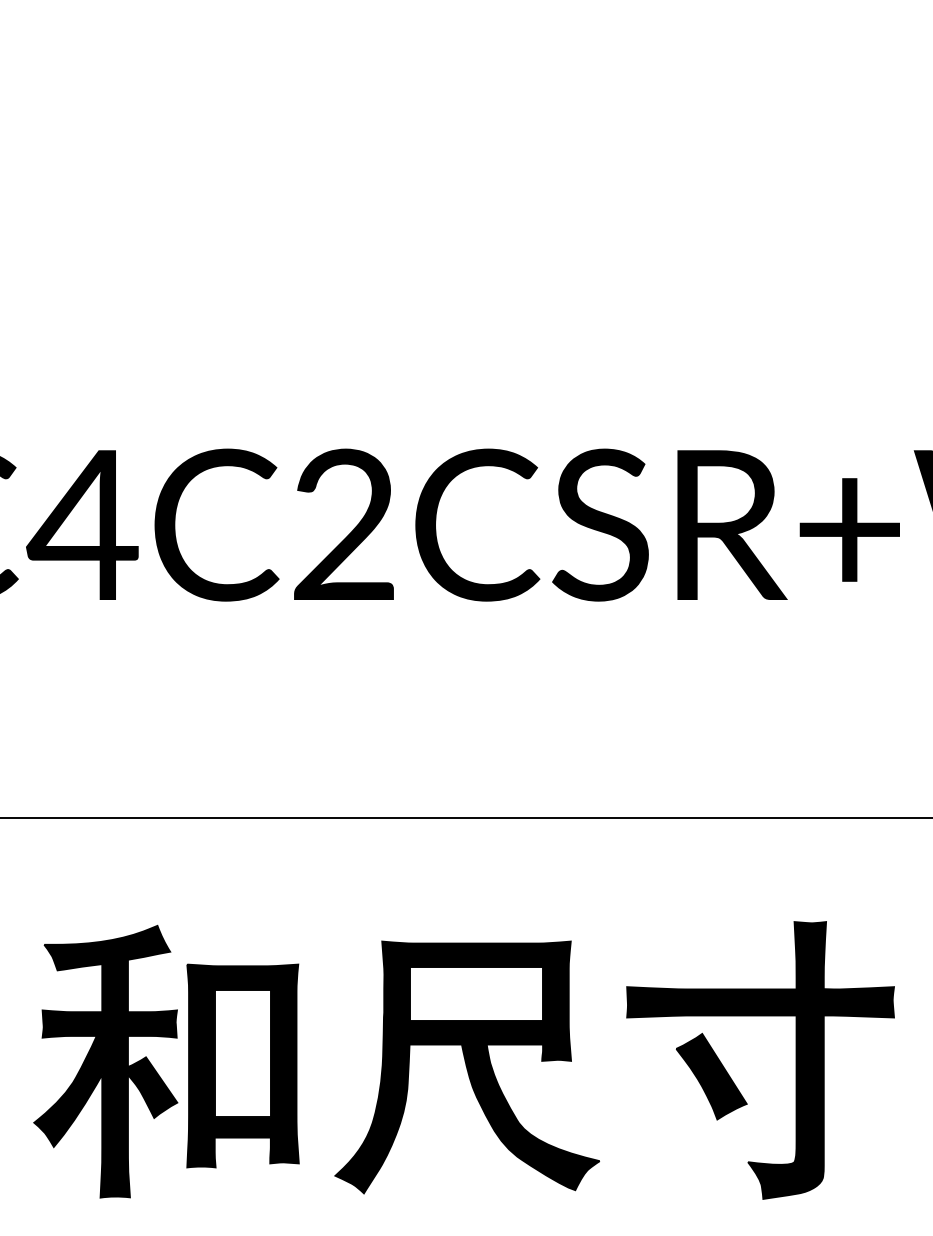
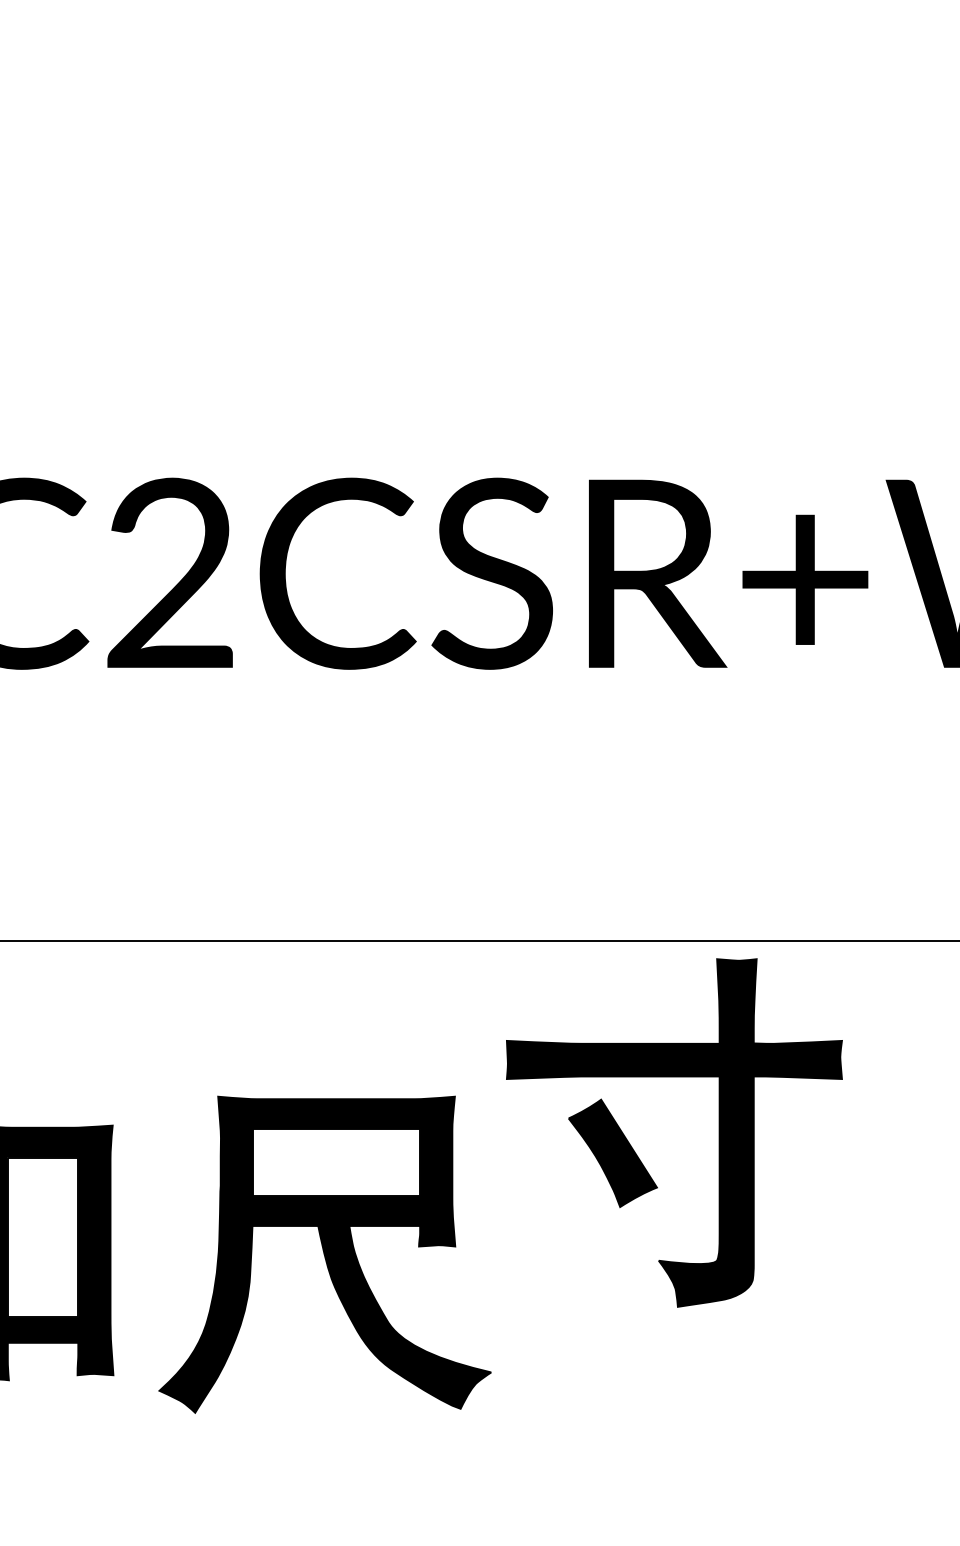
part: (732, 1079) -> (639, 1156), moved

